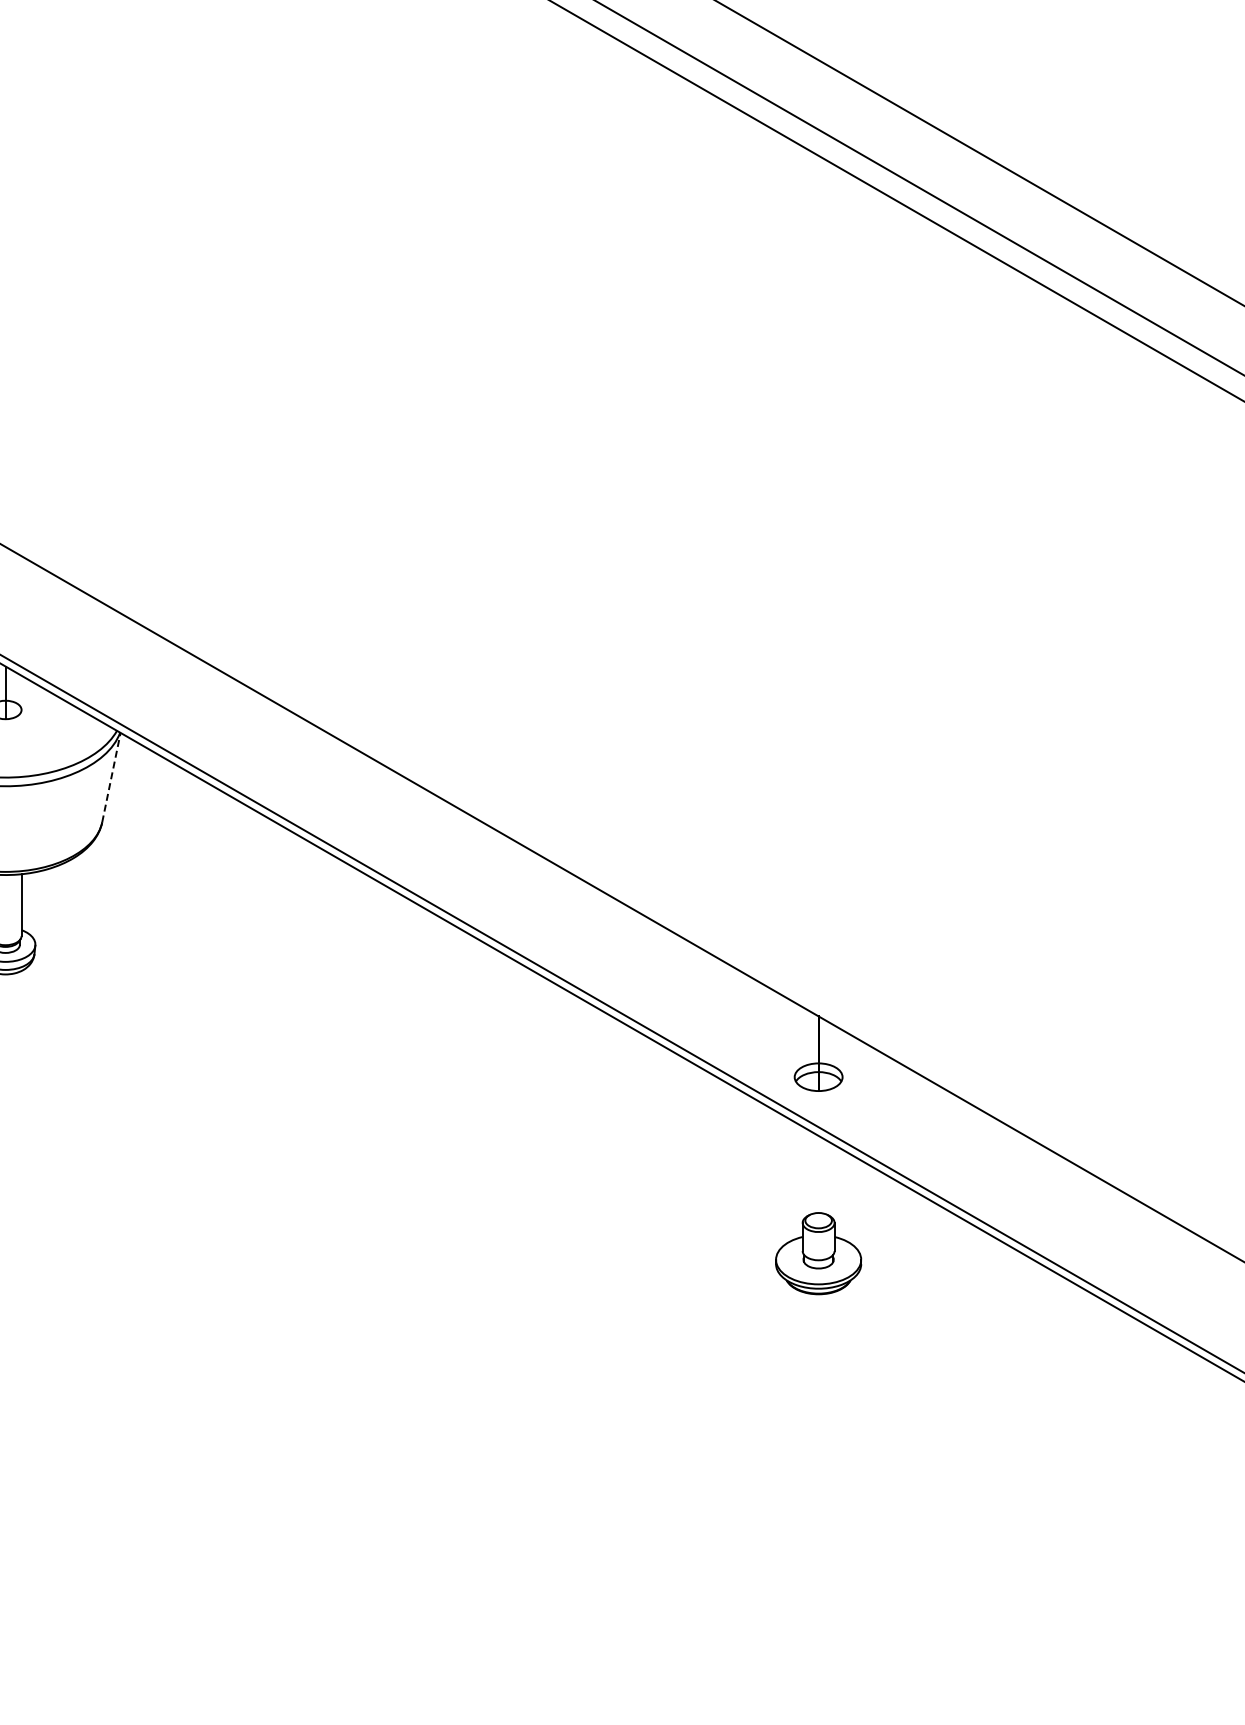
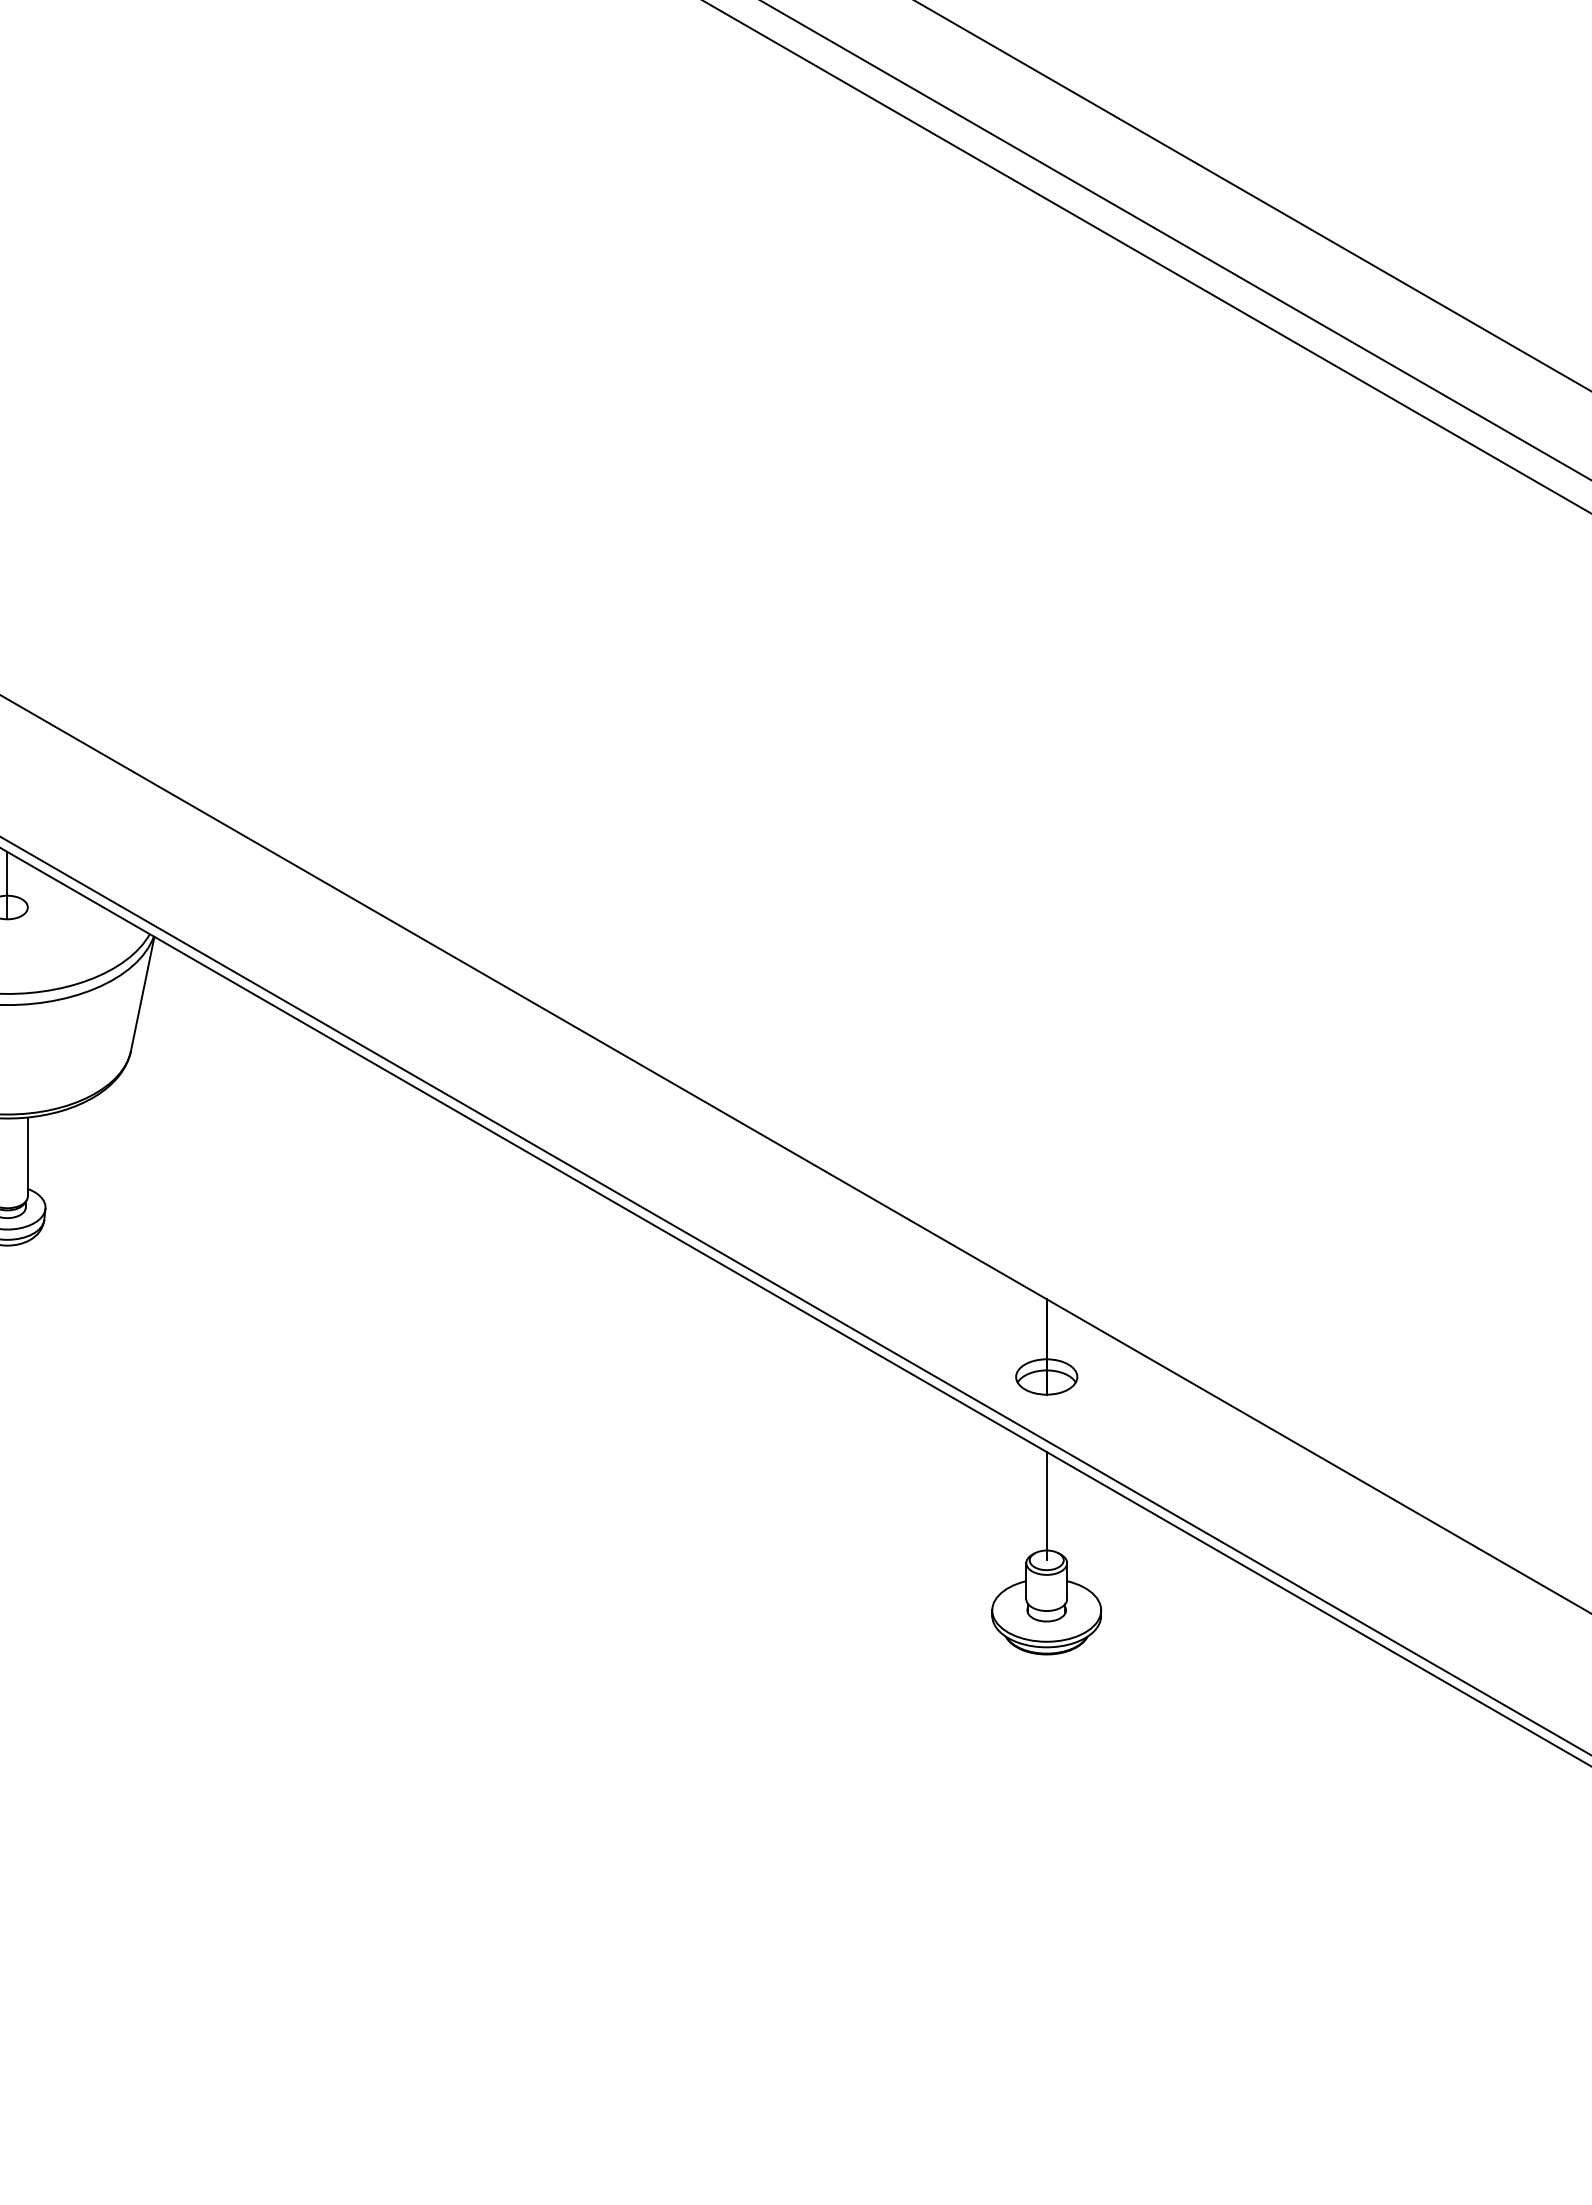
line: (111, 777) -> (142, 993), dashed -> solid
line: (818, 1177) -> (1046, 1505), added

